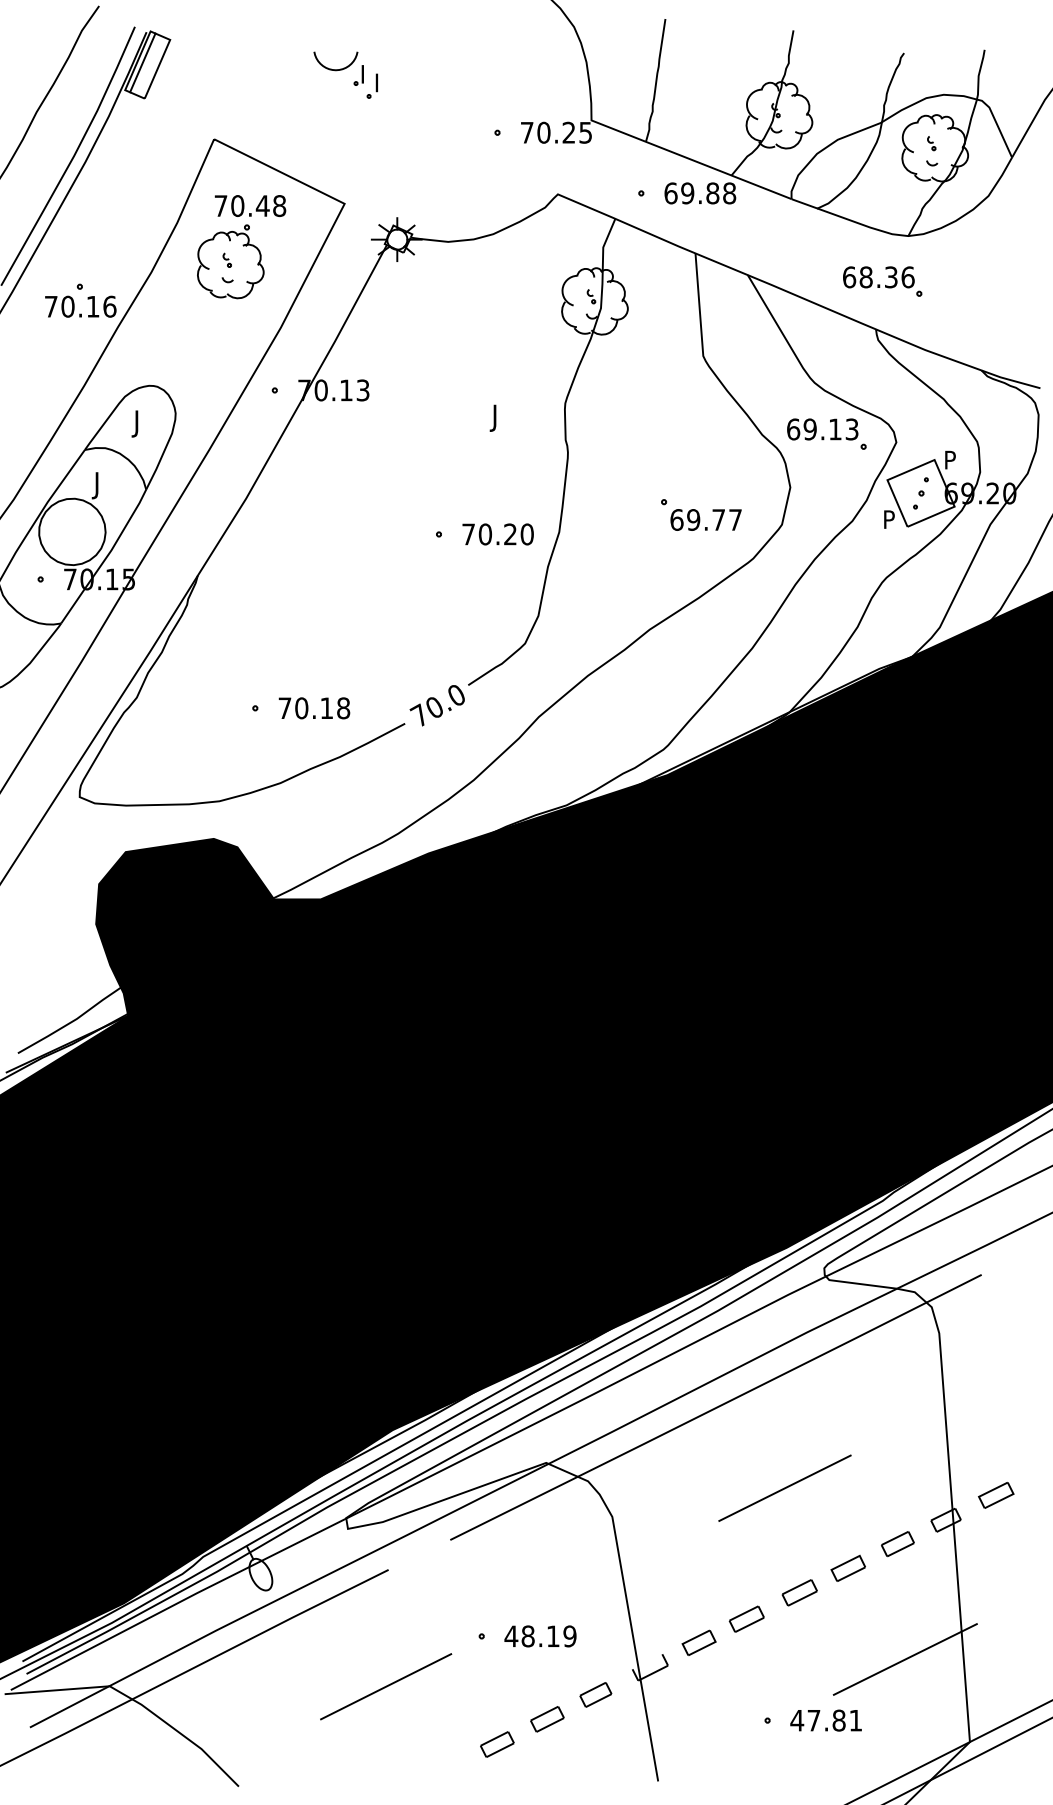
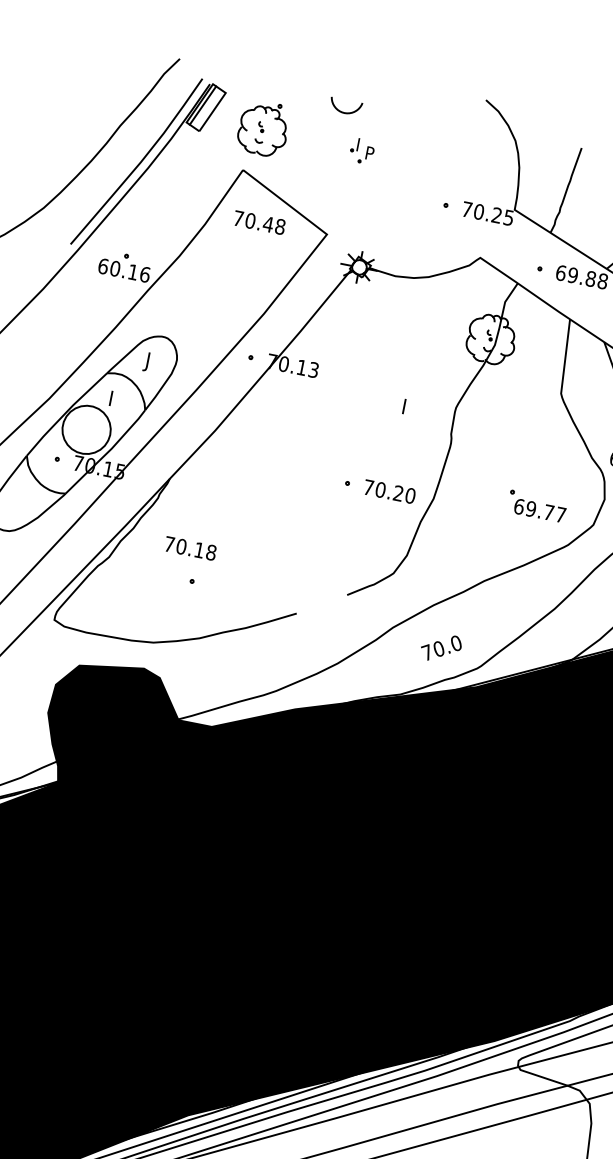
curve: (335, 69) -> (344, 112), moved
text: (382, 78) -> (371, 150), I -> P
part: (230, 261) -> (263, 128), moved
text: (50, 306) -> (102, 266), 70.16 -> 60.16
text: (492, 428) -> (400, 415), J -> I
text: (94, 496) -> (107, 407), J -> I
text: (436, 705) -> (440, 647), moved
text: (314, 708) -> (190, 548), moved

